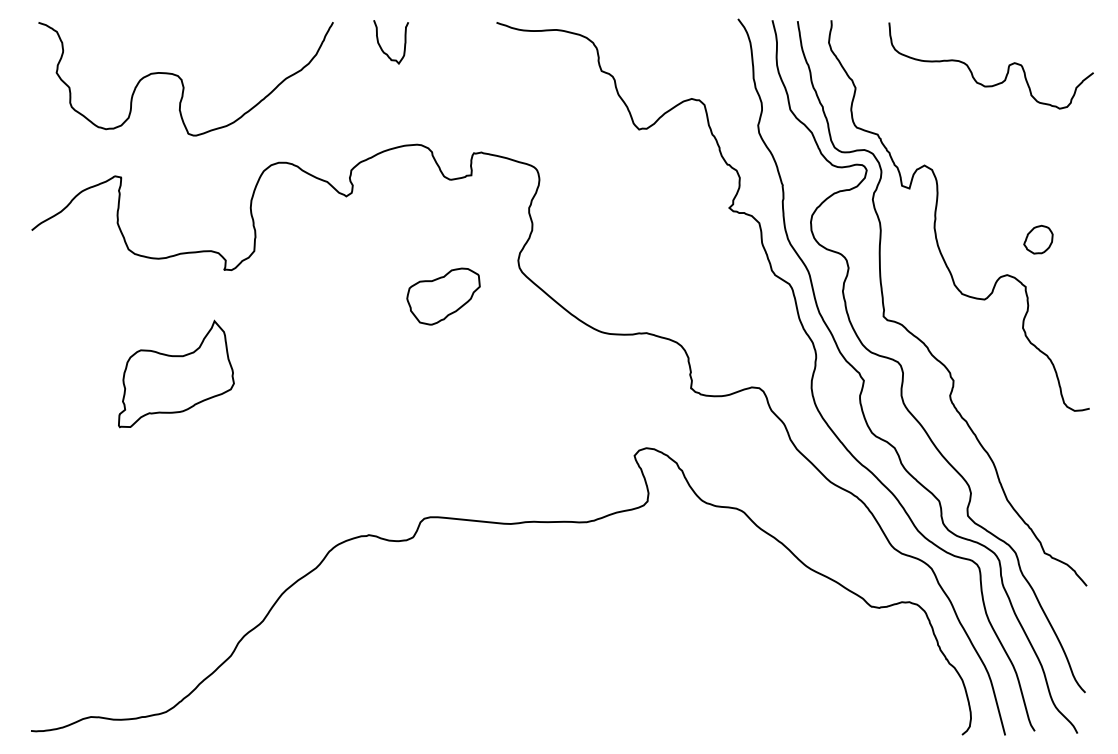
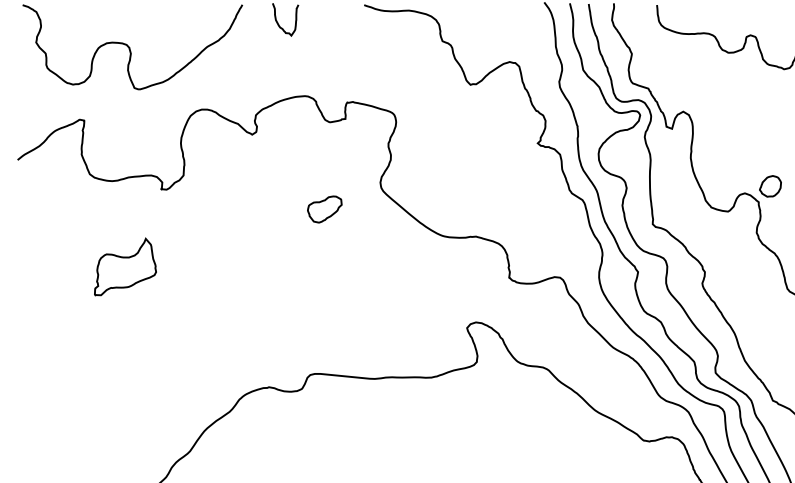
part: (1038, 239) -> (770, 186), moved
part: (443, 296) -> (324, 209), size x0.62
part: (176, 373) -> (125, 266), size x0.71

